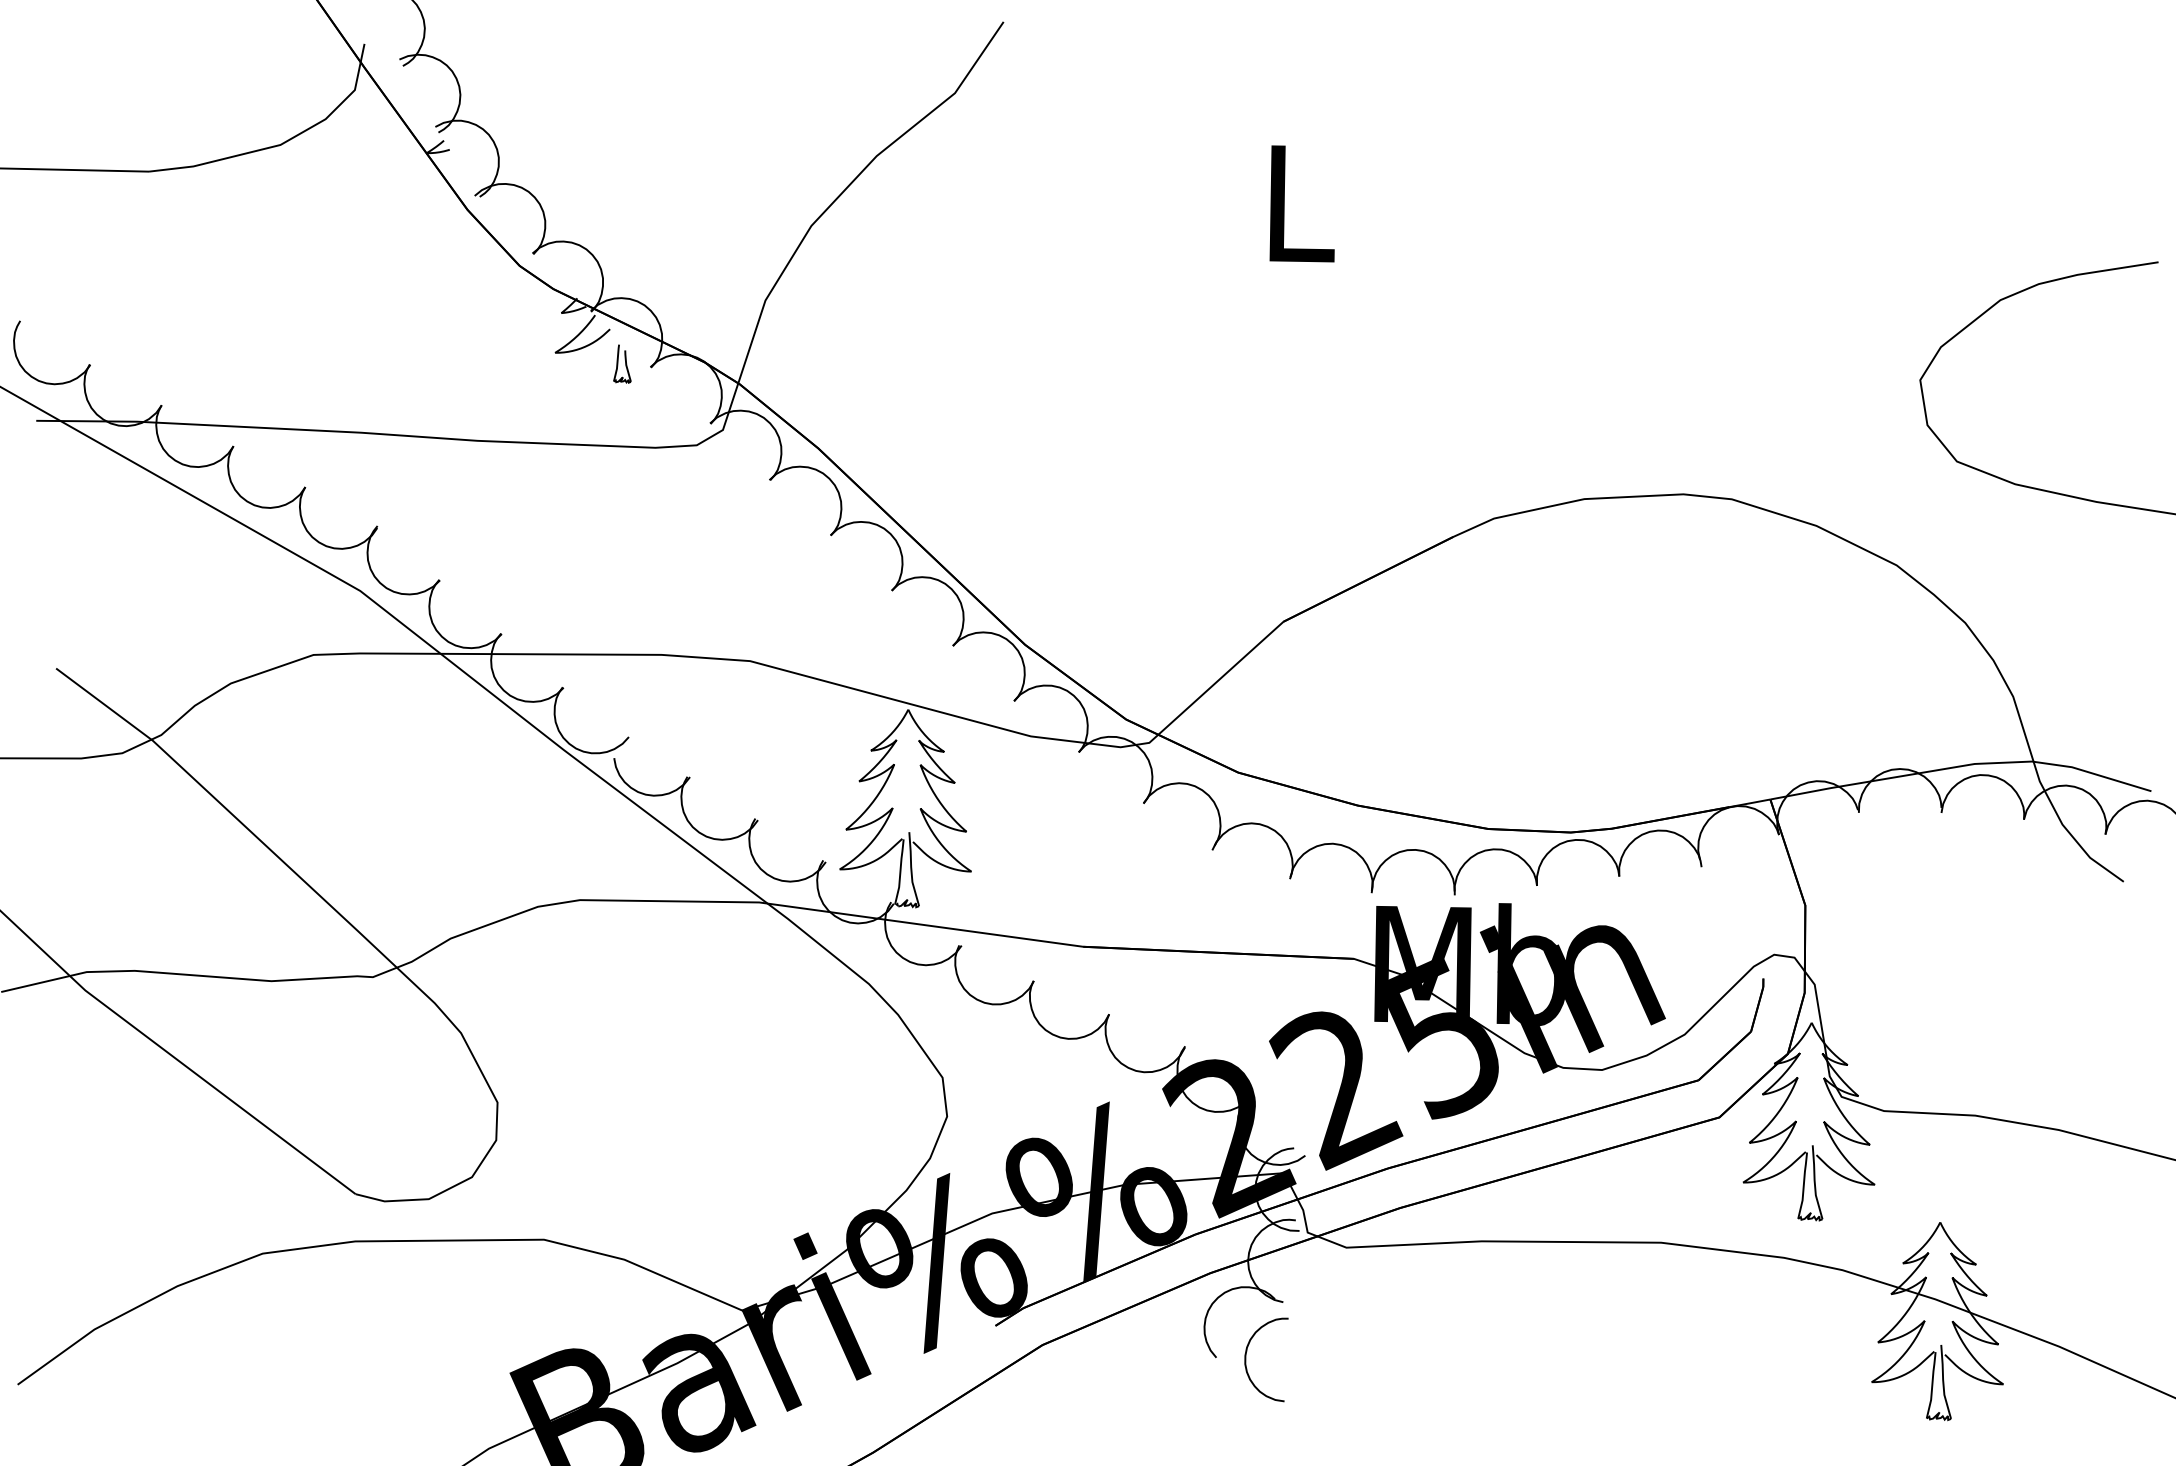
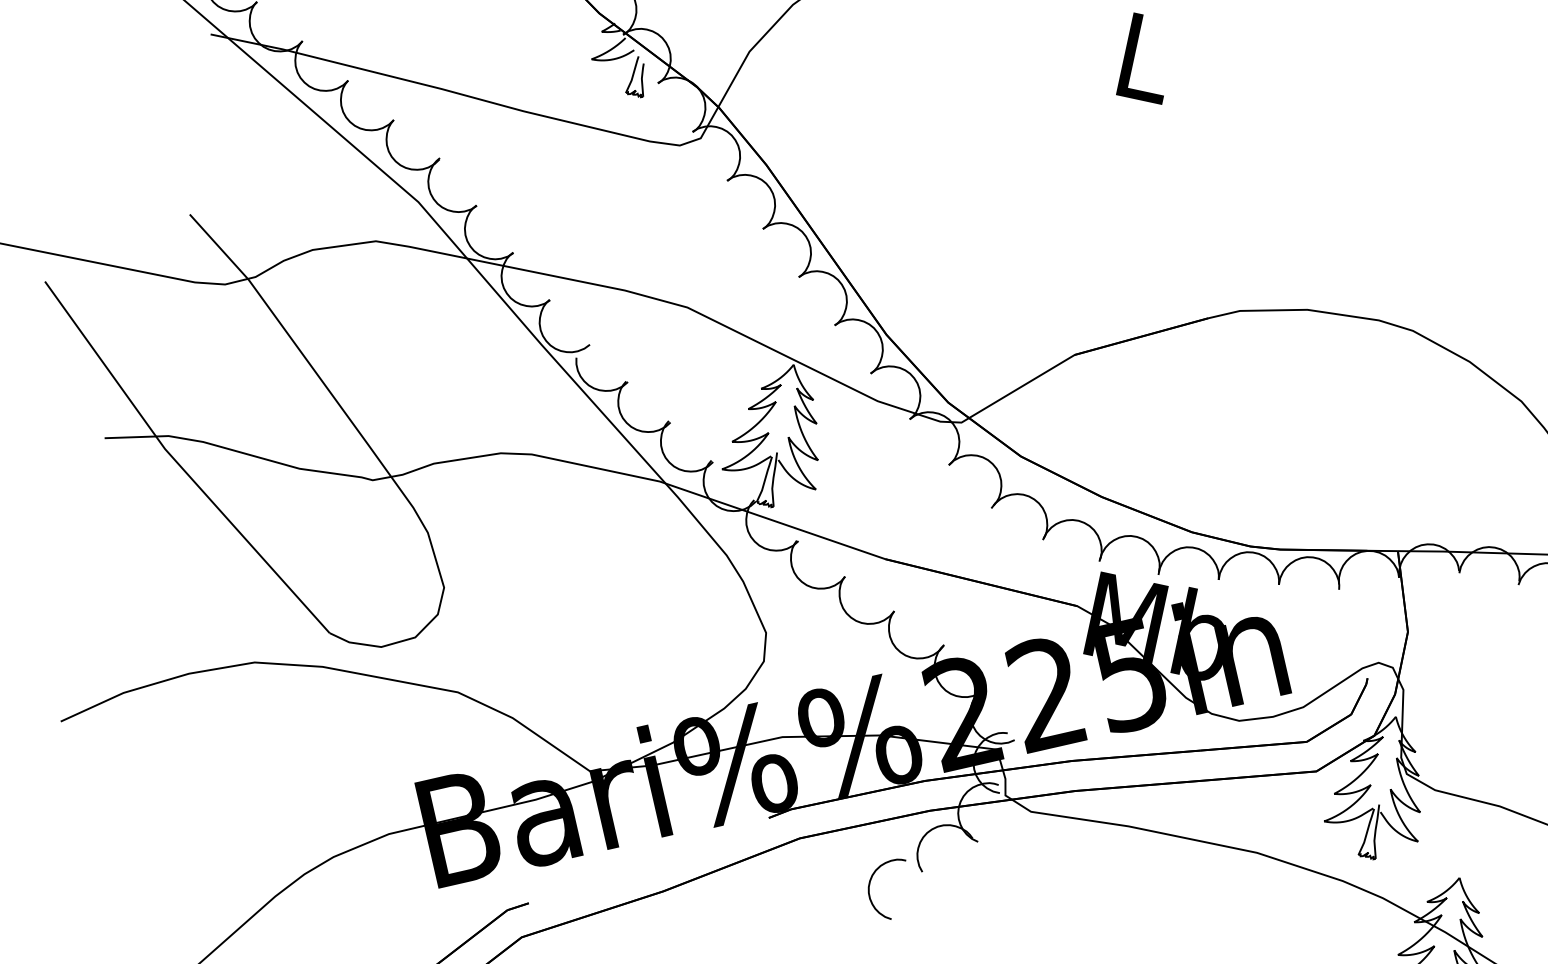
part: (622, 363) -> (638, 76), size x1.43
curve: (1246, 1359) -> (870, 883), moved

